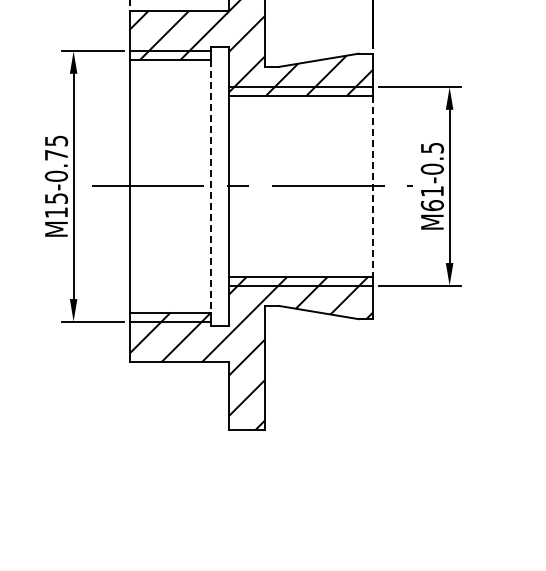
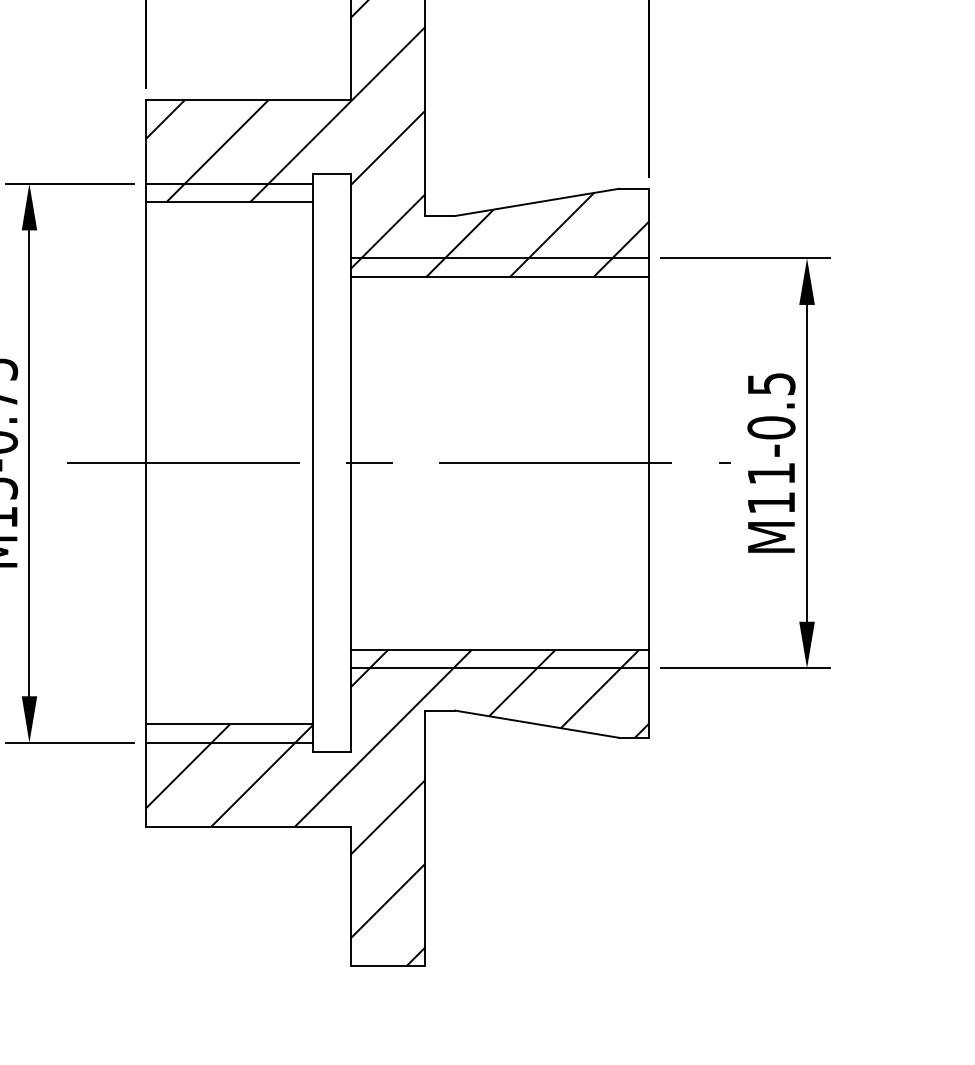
line: (210, 186) -> (312, 463), dashed -> solid
line: (373, 186) -> (649, 463), dashed -> solid
text: (431, 205) -> (769, 502), M61-0.5 -> M11-0.5

